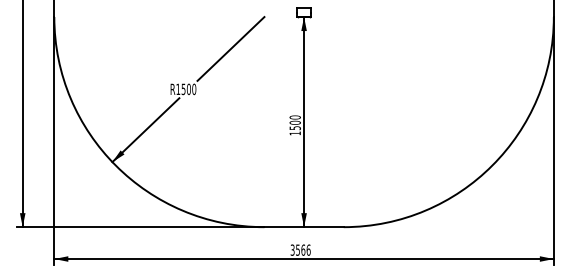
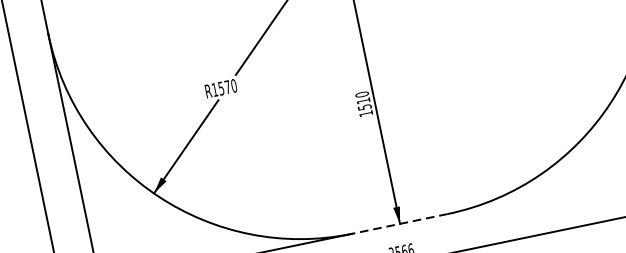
text: (188, 88) -> (226, 86), R1500 -> R1570
text: (294, 122) -> (362, 100), 1500 -> 1510
line: (304, 227) -> (400, 224), solid -> dashed

